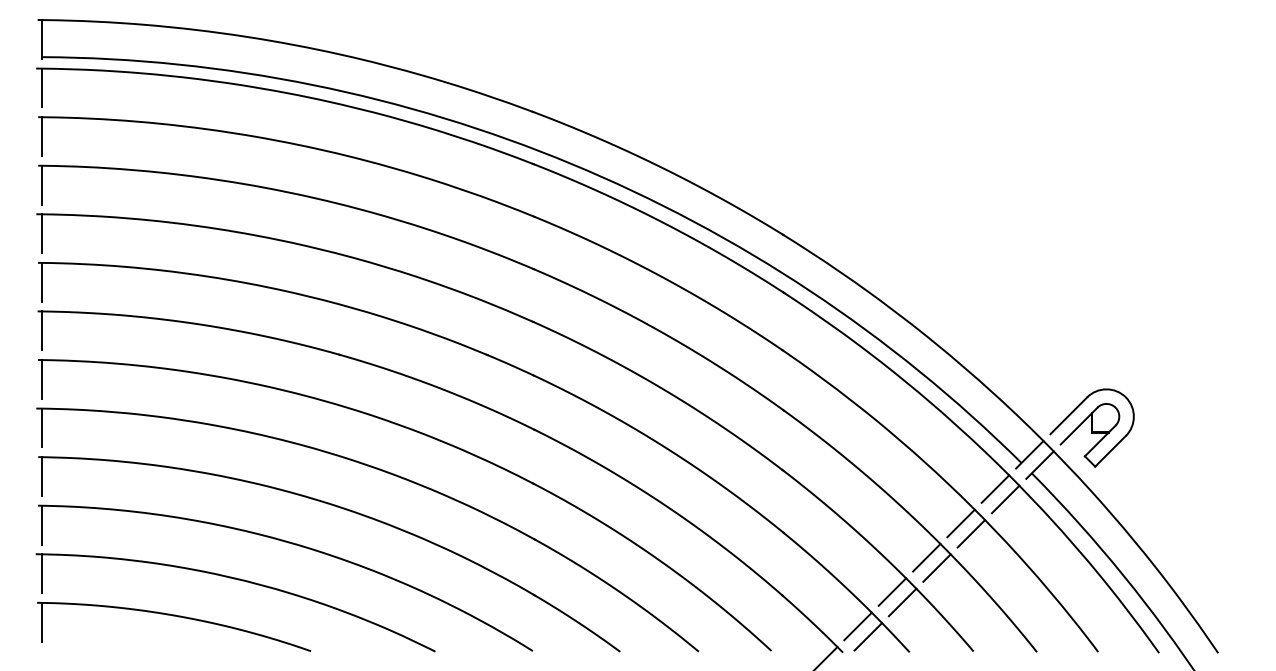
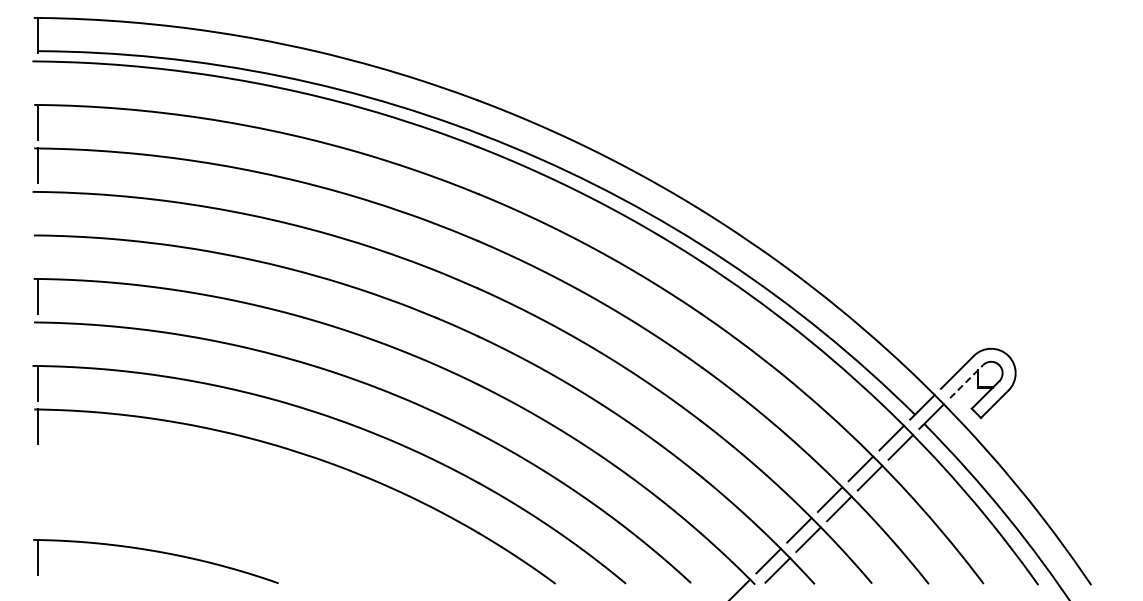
line: (41, 87) -> (37, 78), removed
line: (41, 232) -> (37, 208), removed
line: (41, 281) -> (37, 252), removed
line: (41, 379) -> (37, 339), removed
line: (1078, 425) -> (966, 381), solid -> dashed
part: (279, 588) -> (250, 527), removed

